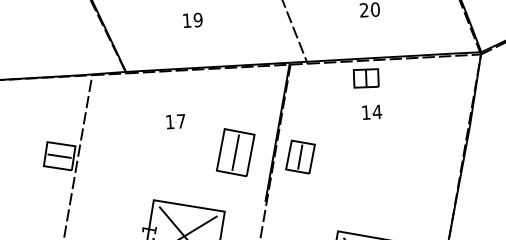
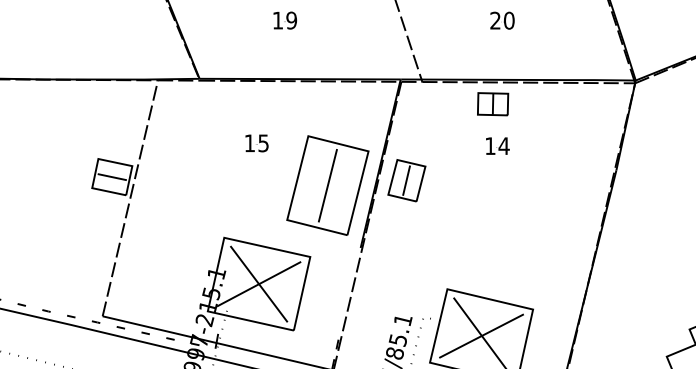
text: (181, 121) -> (263, 143), 17 -> 15
part: (235, 152) -> (327, 185), size x1.67
part: (300, 156) -> (406, 180), moved

